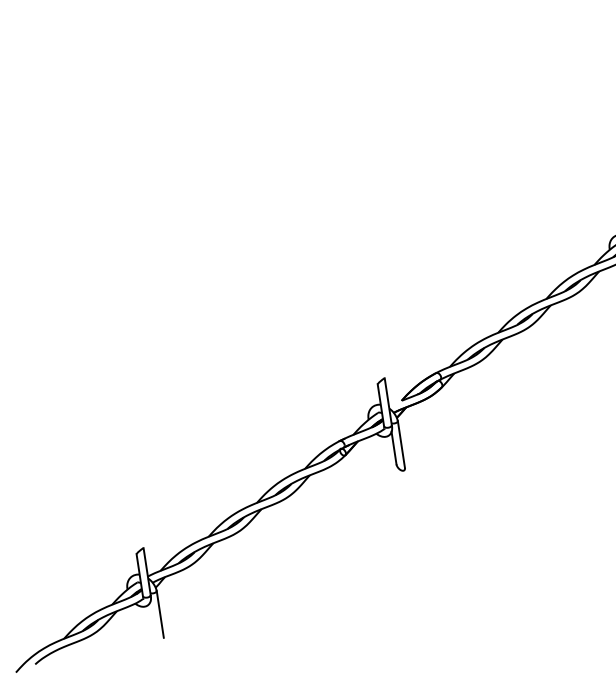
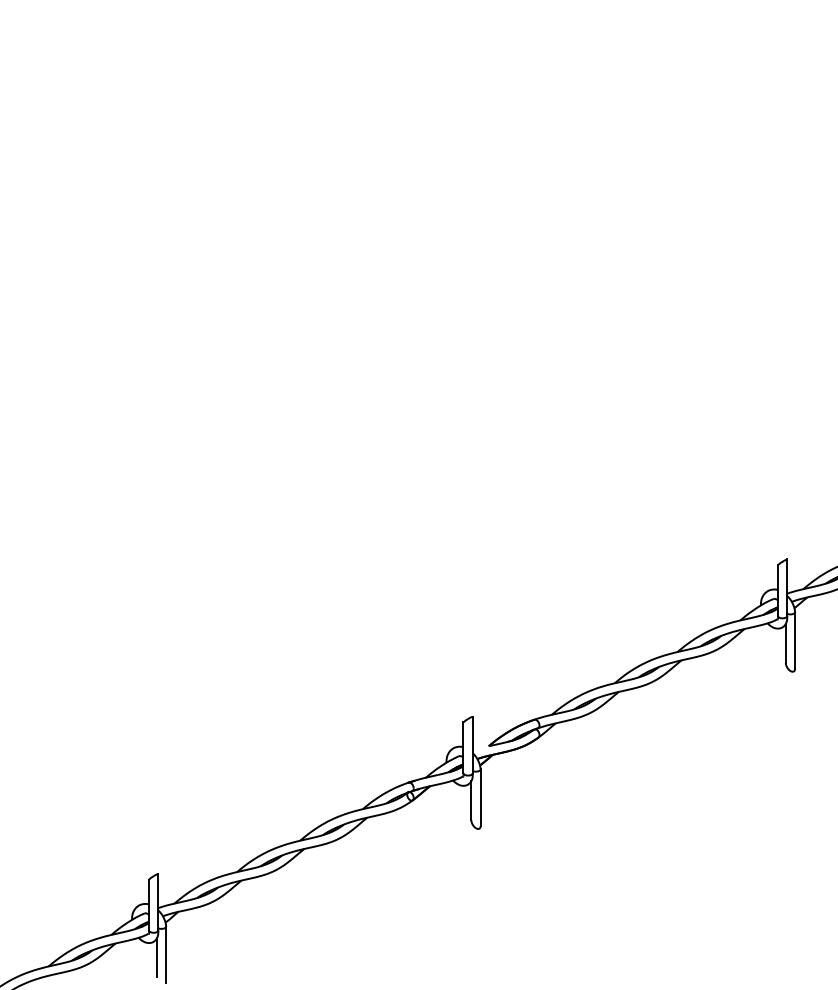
line: (152, 617) -> (156, 957), added

